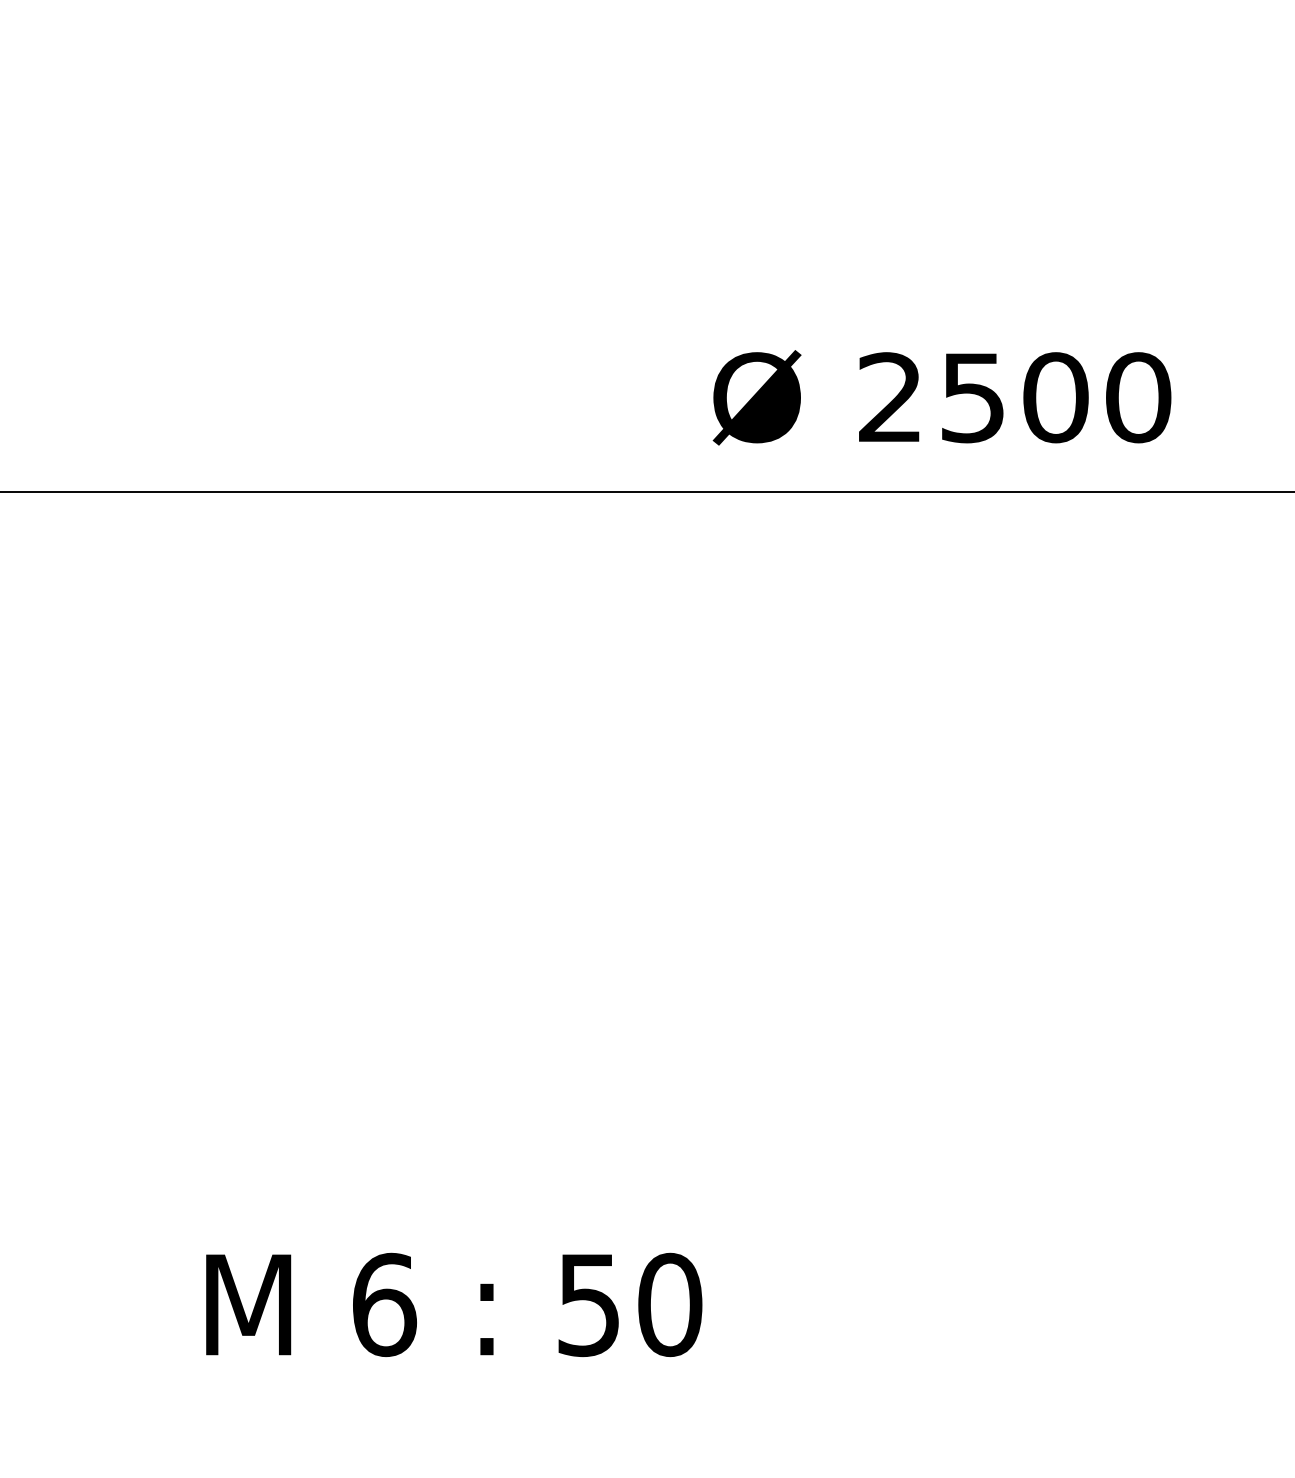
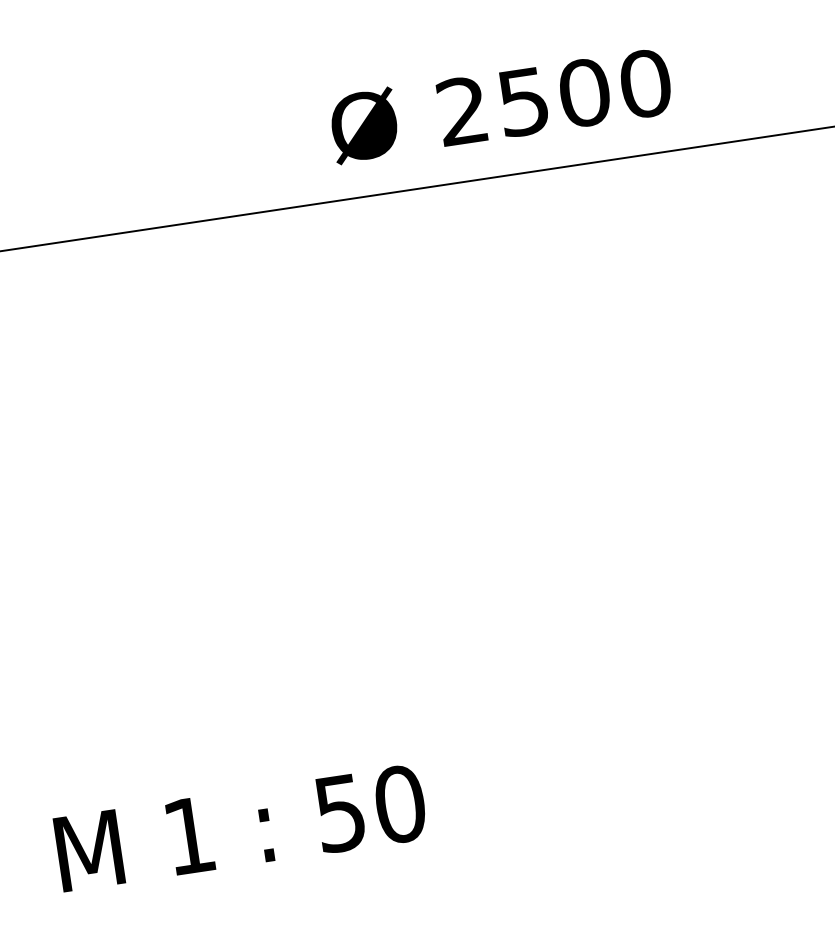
text: (384, 1304) -> (189, 835), 6 -> 1

